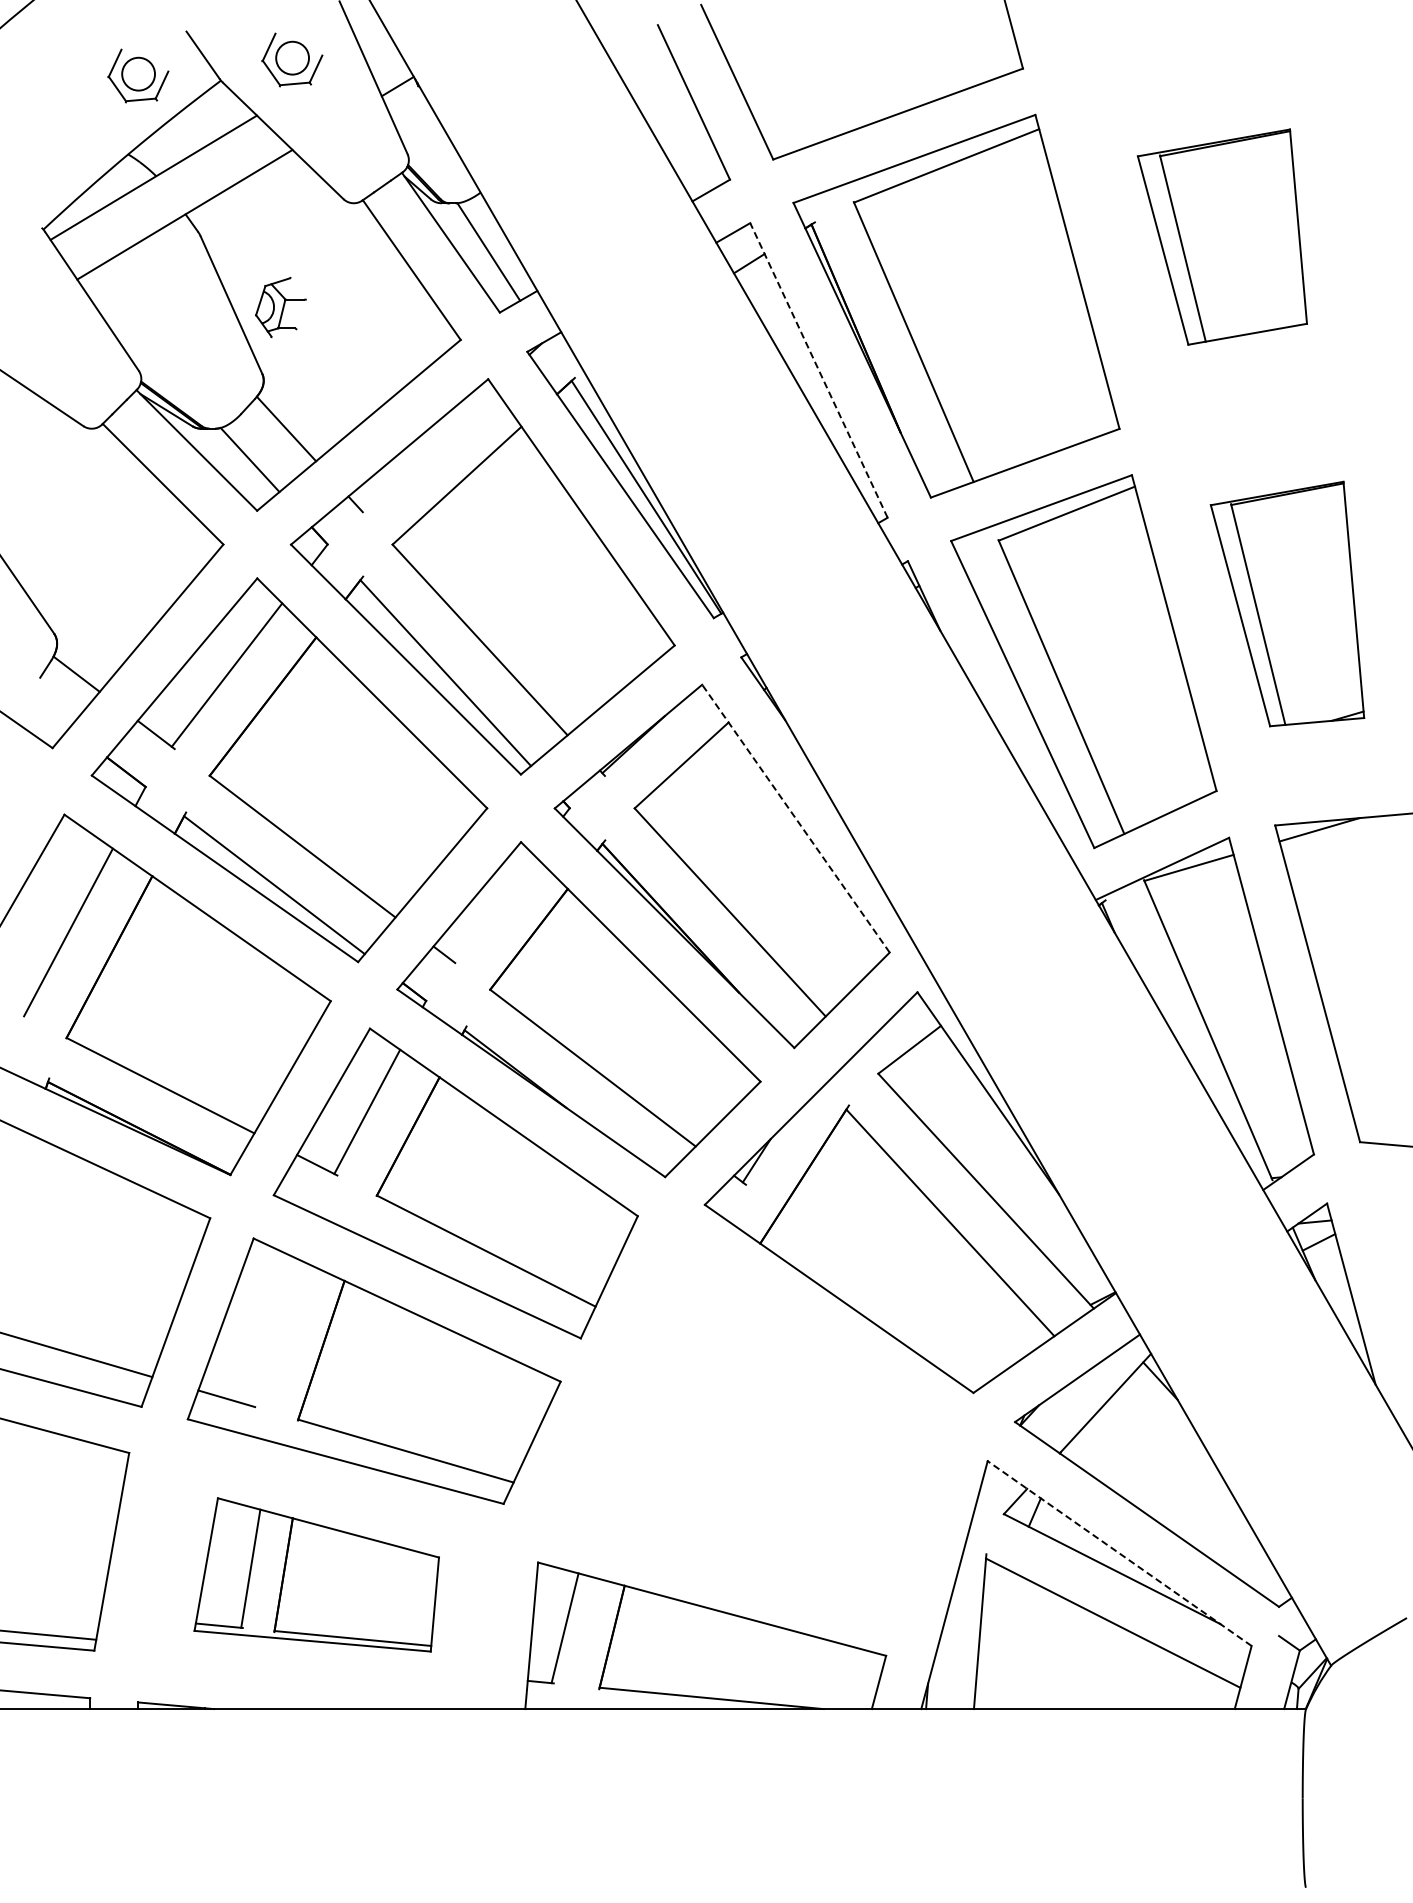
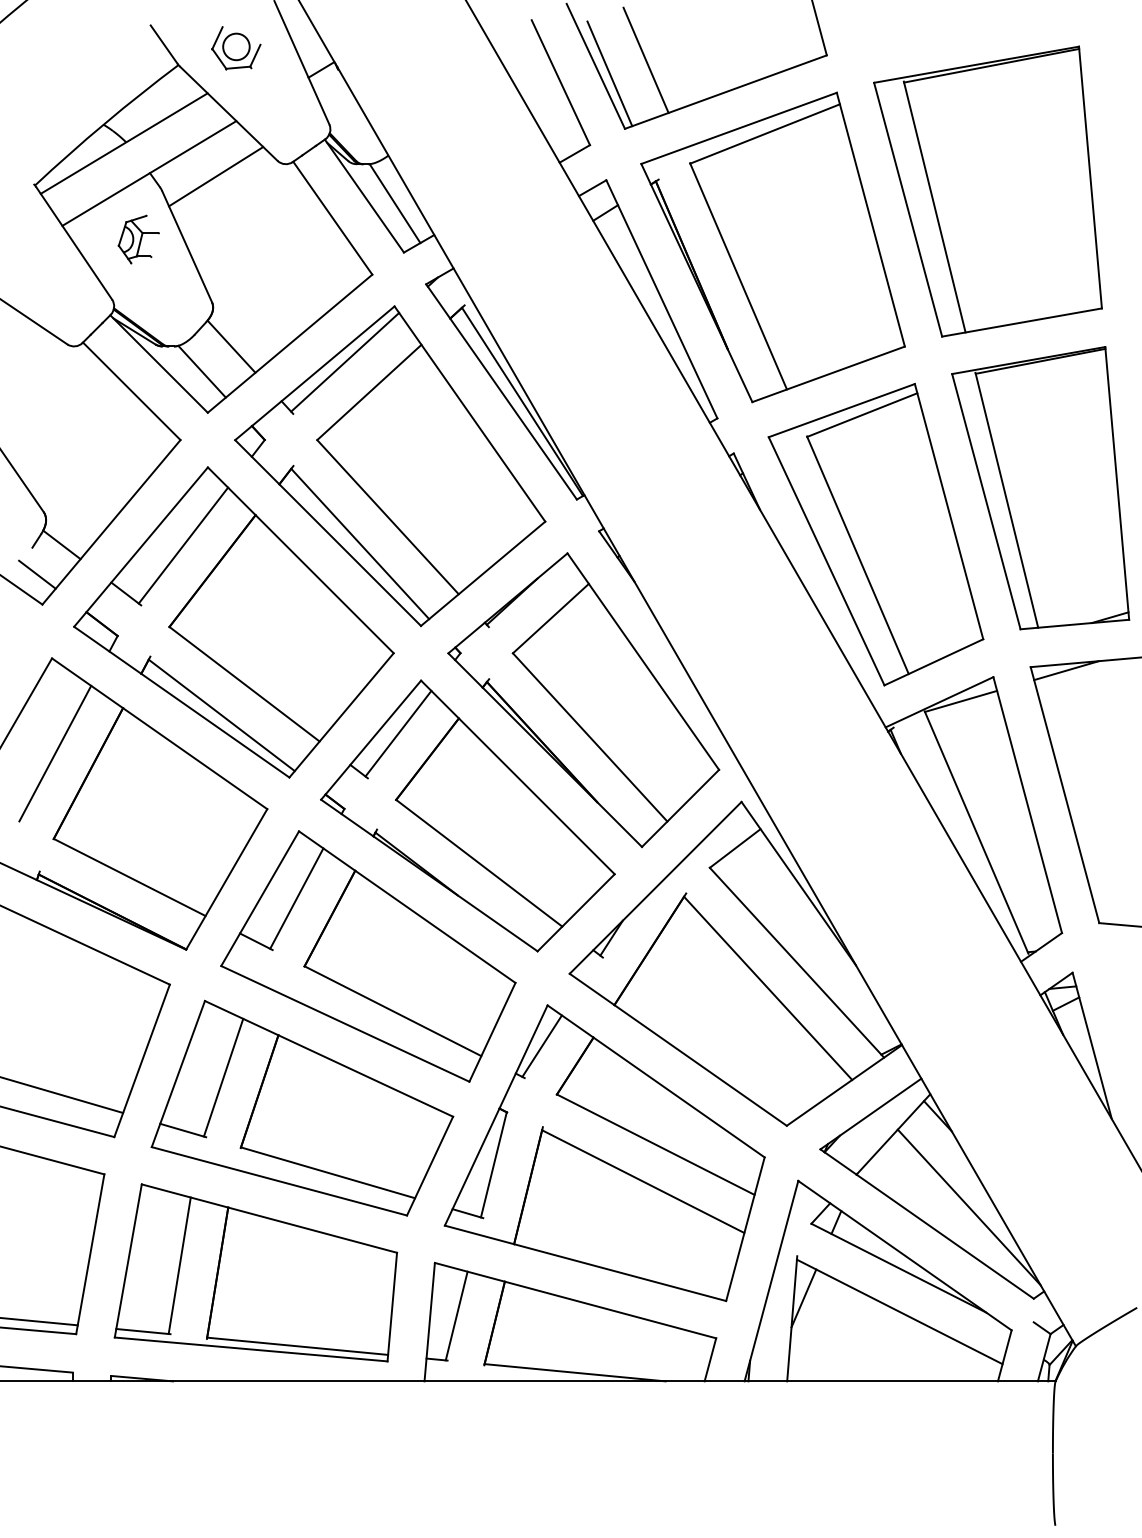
line: (799, 74) -> (646, 60), added
part: (138, 75) -> (111, 60), removed
line: (754, 91) -> (609, 73), added
line: (267, 218) -> (216, 176), added
part: (1222, 236) -> (988, 191), size x1.67
part: (280, 307) -> (138, 239), moved
line: (818, 370) -> (661, 299), dashed -> solid
line: (426, 448) -> (344, 362), added
part: (1287, 603) -> (1040, 487), size x1.43
line: (46, 710) -> (37, 574), added
line: (795, 818) -> (642, 661), dashed -> solid
line: (492, 907) -> (398, 733), added
line: (276, 1333) -> (223, 1077), added
part: (748, 1426) -> (604, 1152), added
line: (1198, 1493) -> (968, 1207), added
line: (1119, 1553) -> (904, 1255), dashed -> solid
part: (316, 1574) -> (255, 1272), size x1.43
line: (994, 1606) -> (803, 1298), added

